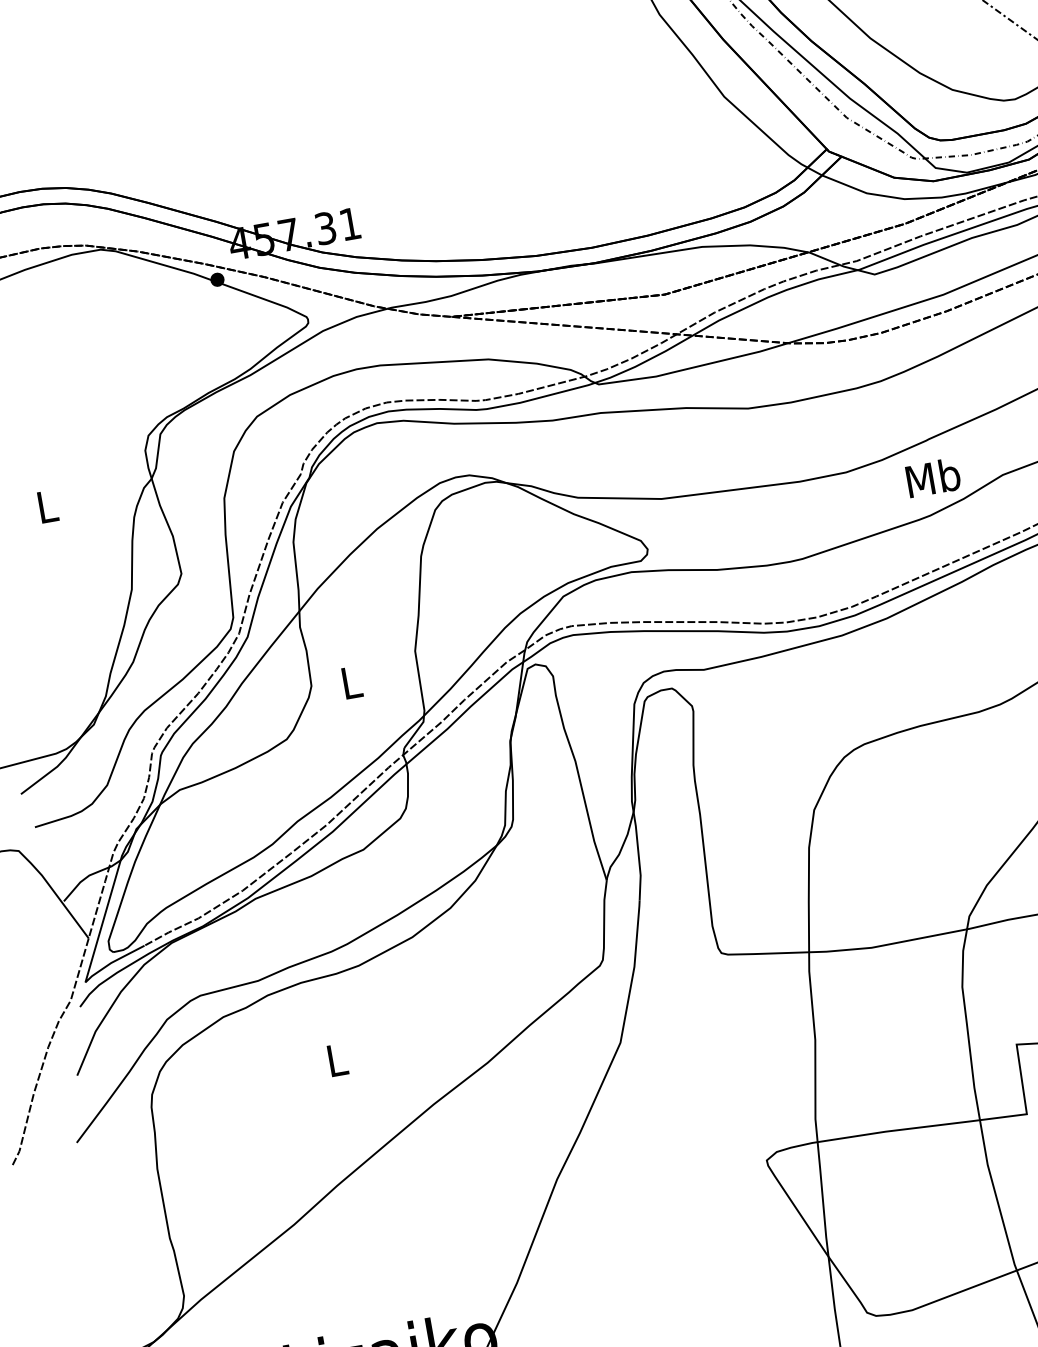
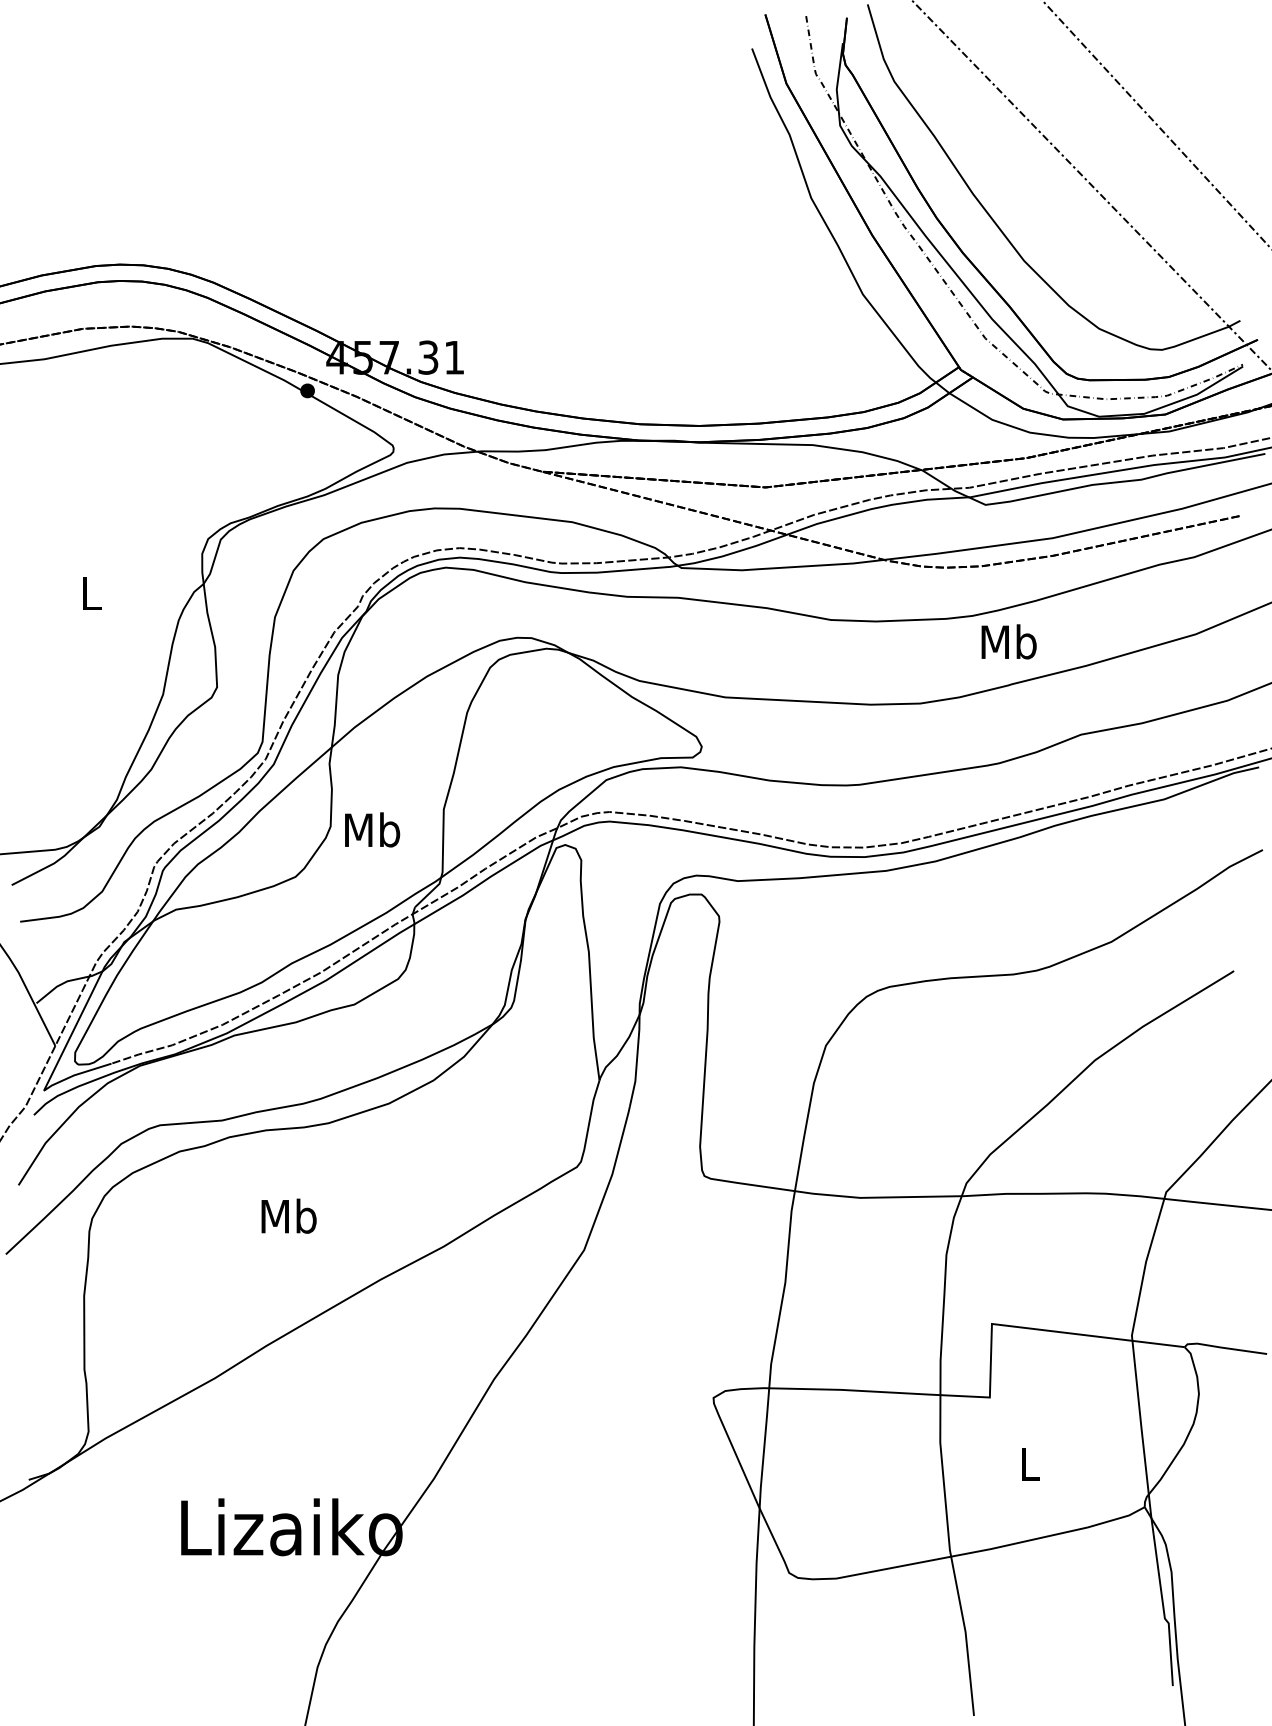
text: (932, 477) -> (1008, 641), moved
text: (351, 681) -> (372, 829), L -> Mb
text: (336, 1059) -> (288, 1215), L -> Mb

